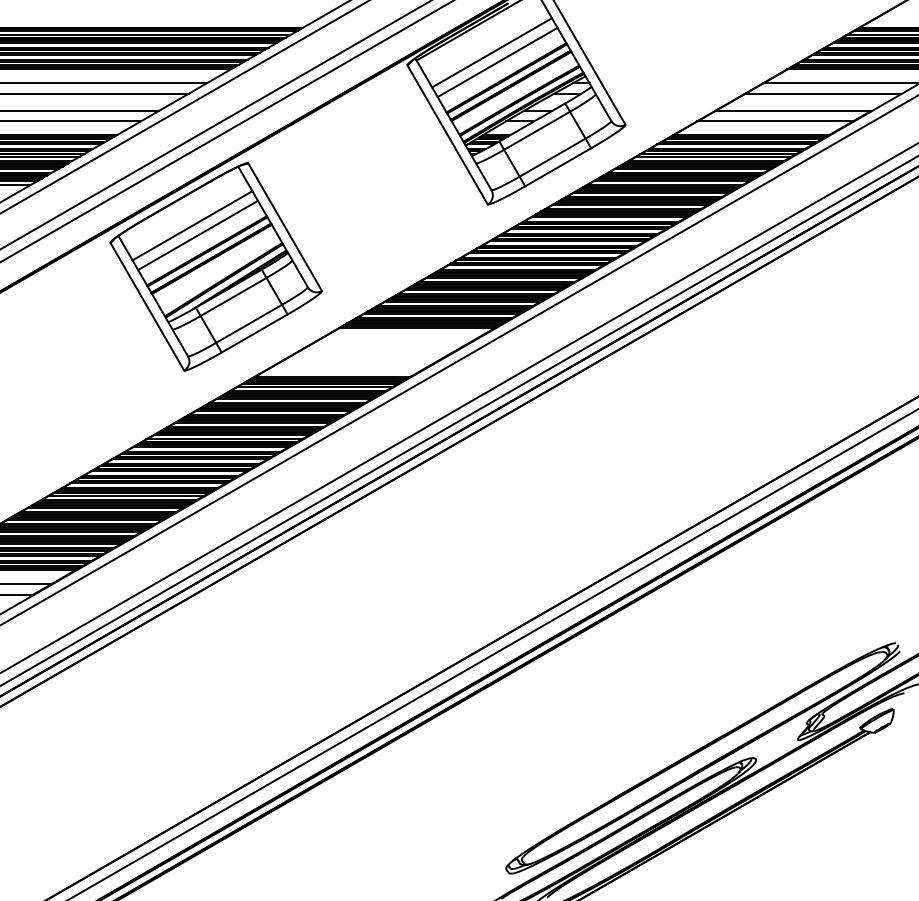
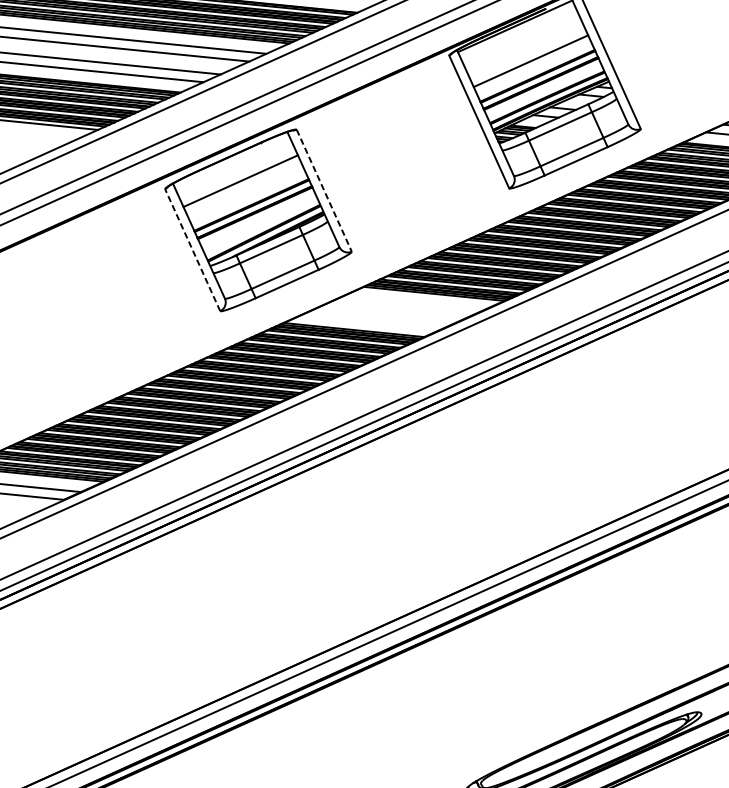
line: (491, 52) -> (526, 51), removed
line: (285, 227) -> (324, 191), solid -> dashed
line: (197, 235) -> (244, 190), removed
line: (147, 306) -> (192, 249), solid -> dashed

